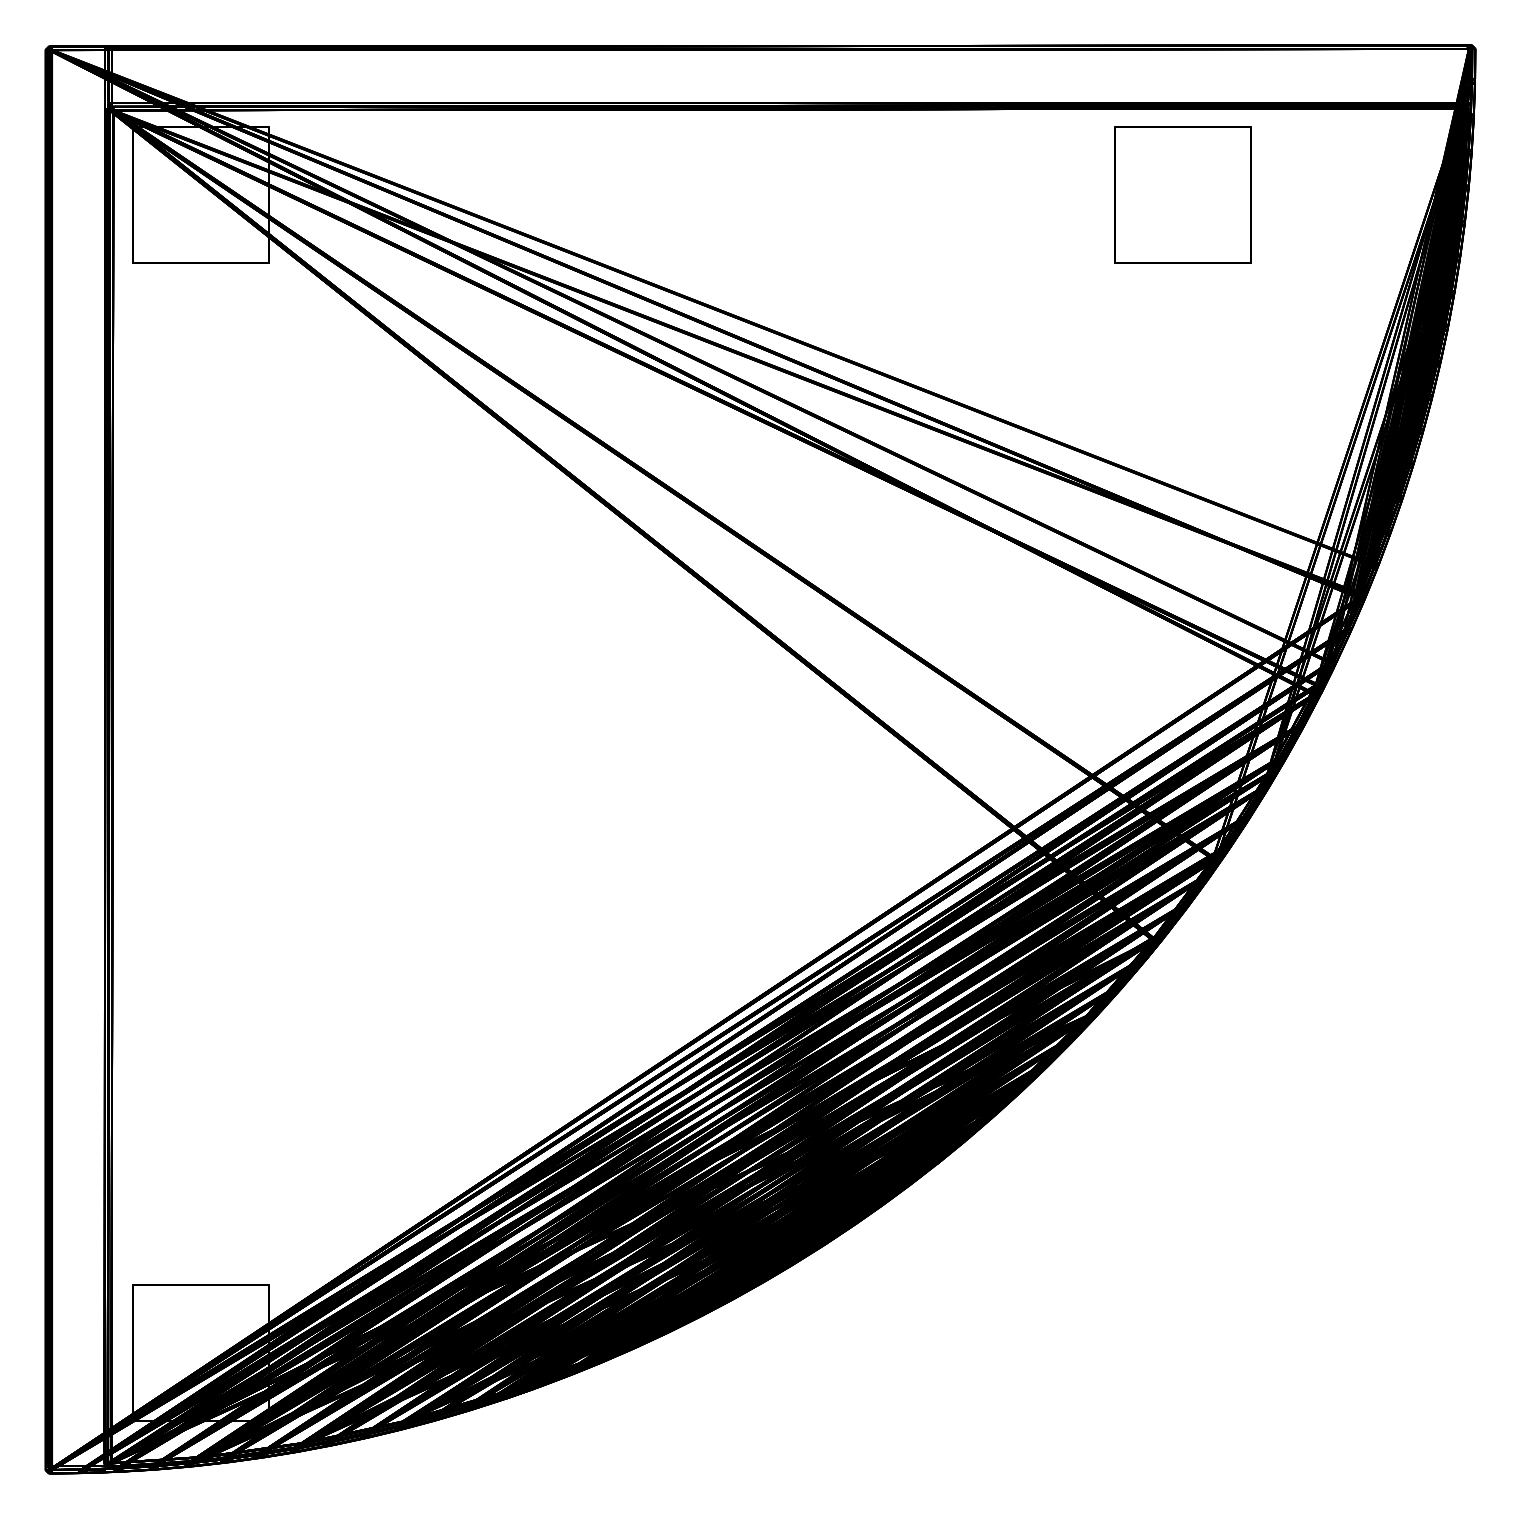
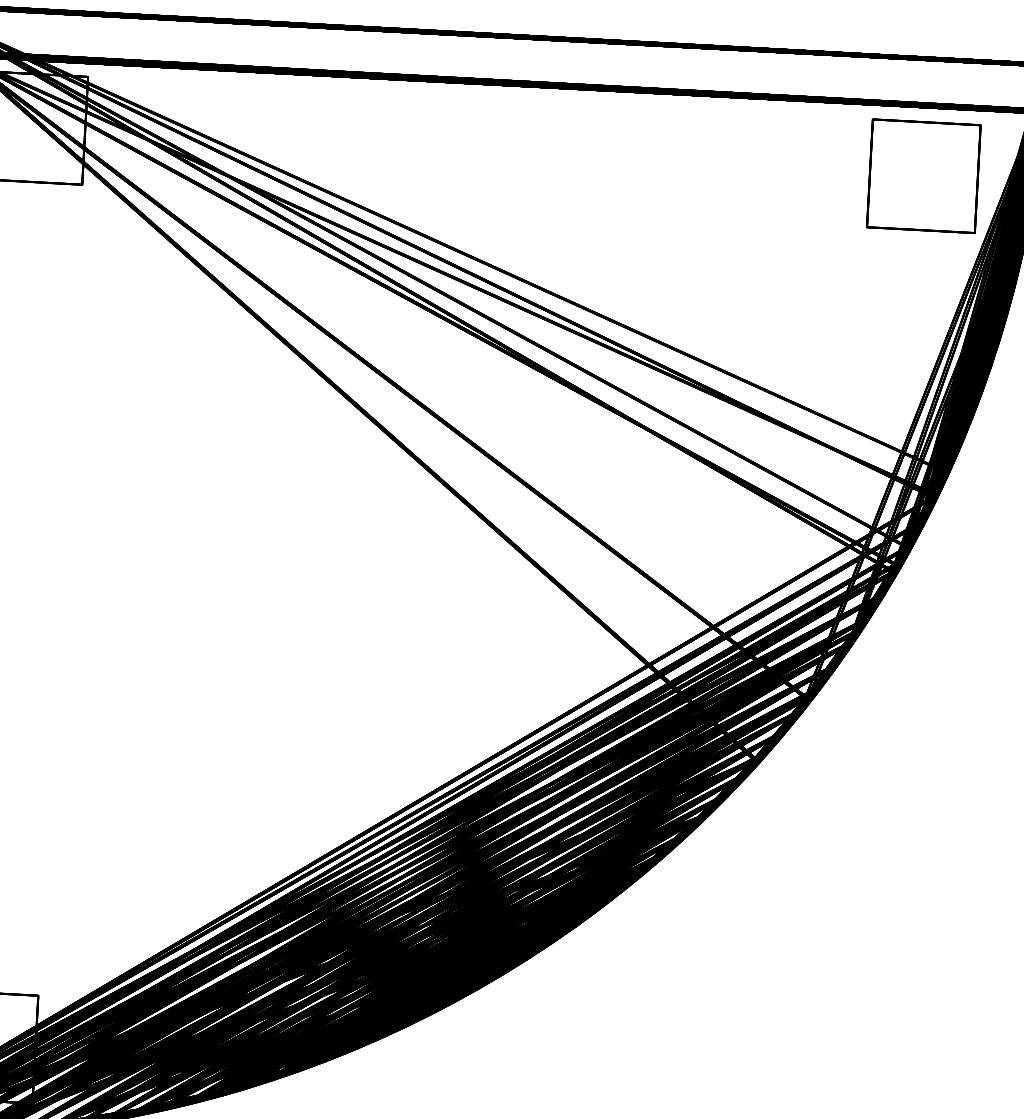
part: (1182, 194) -> (923, 175), moved

